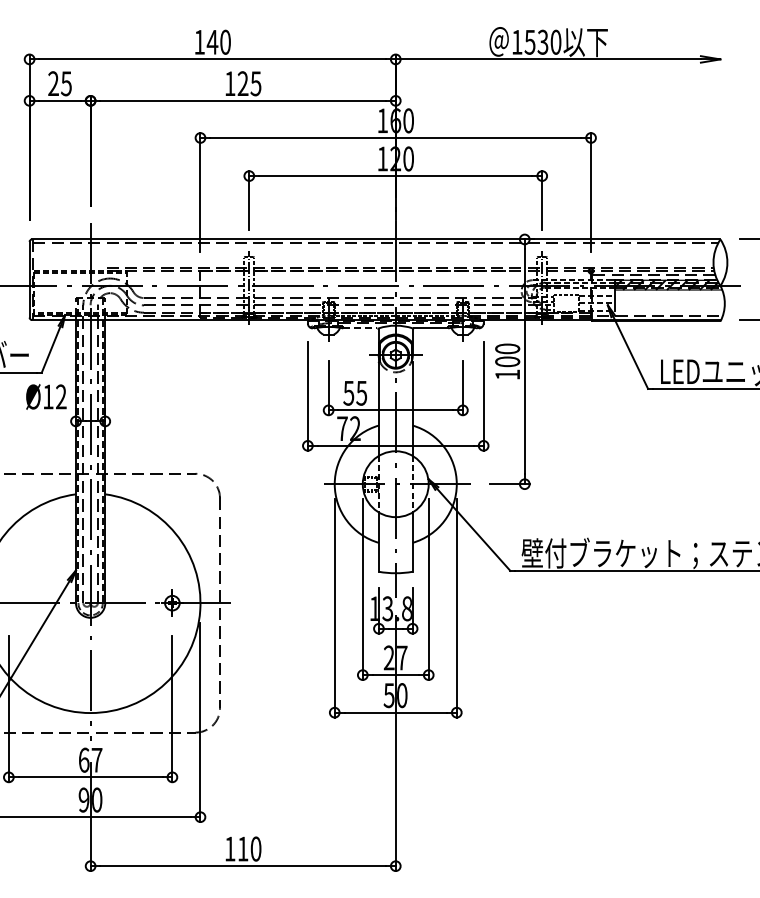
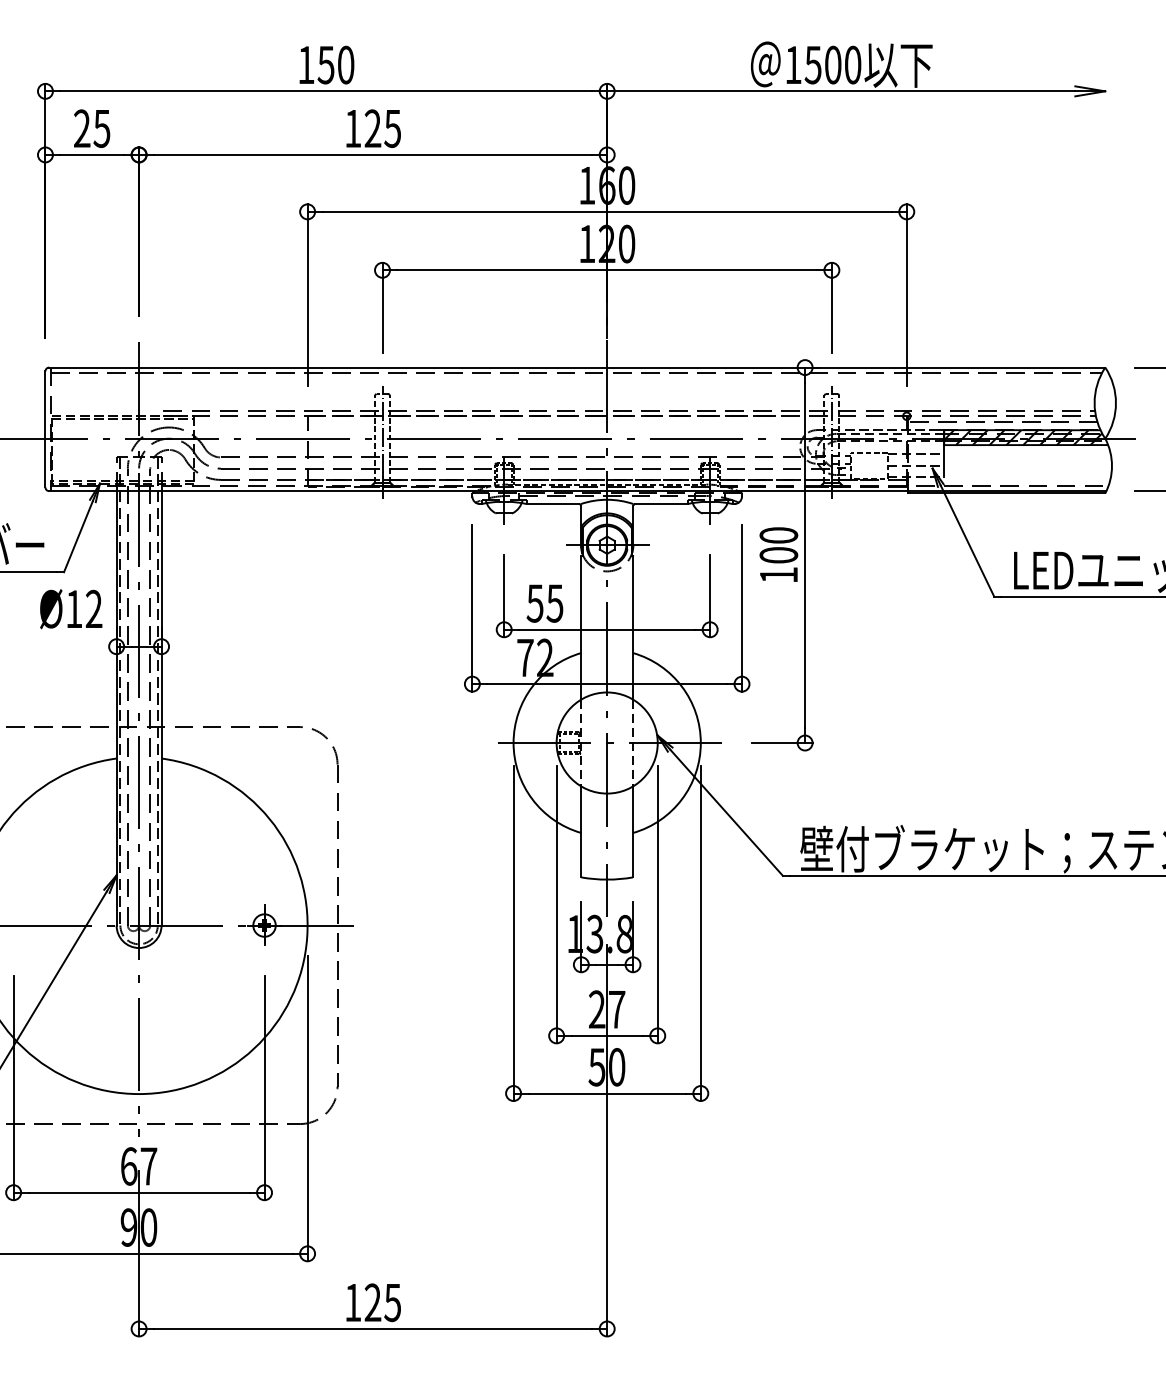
text: (212, 42) -> (326, 65), 140 -> 150
text: (542, 42) -> (832, 65), 1530 -> 1500
line: (360, 328) -> (553, 504), dashed -> solid
text: (249, 848) -> (382, 1301), 110 -> 125

